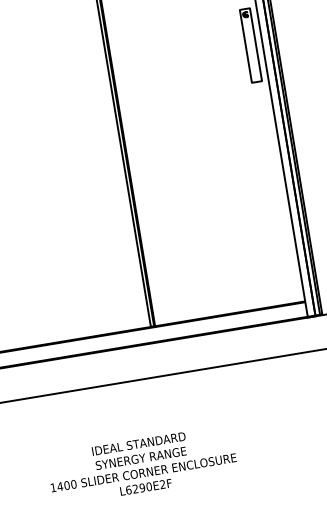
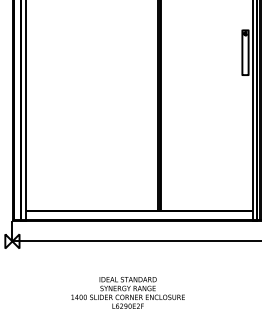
text: (141, 465) -> (127, 292), moved

